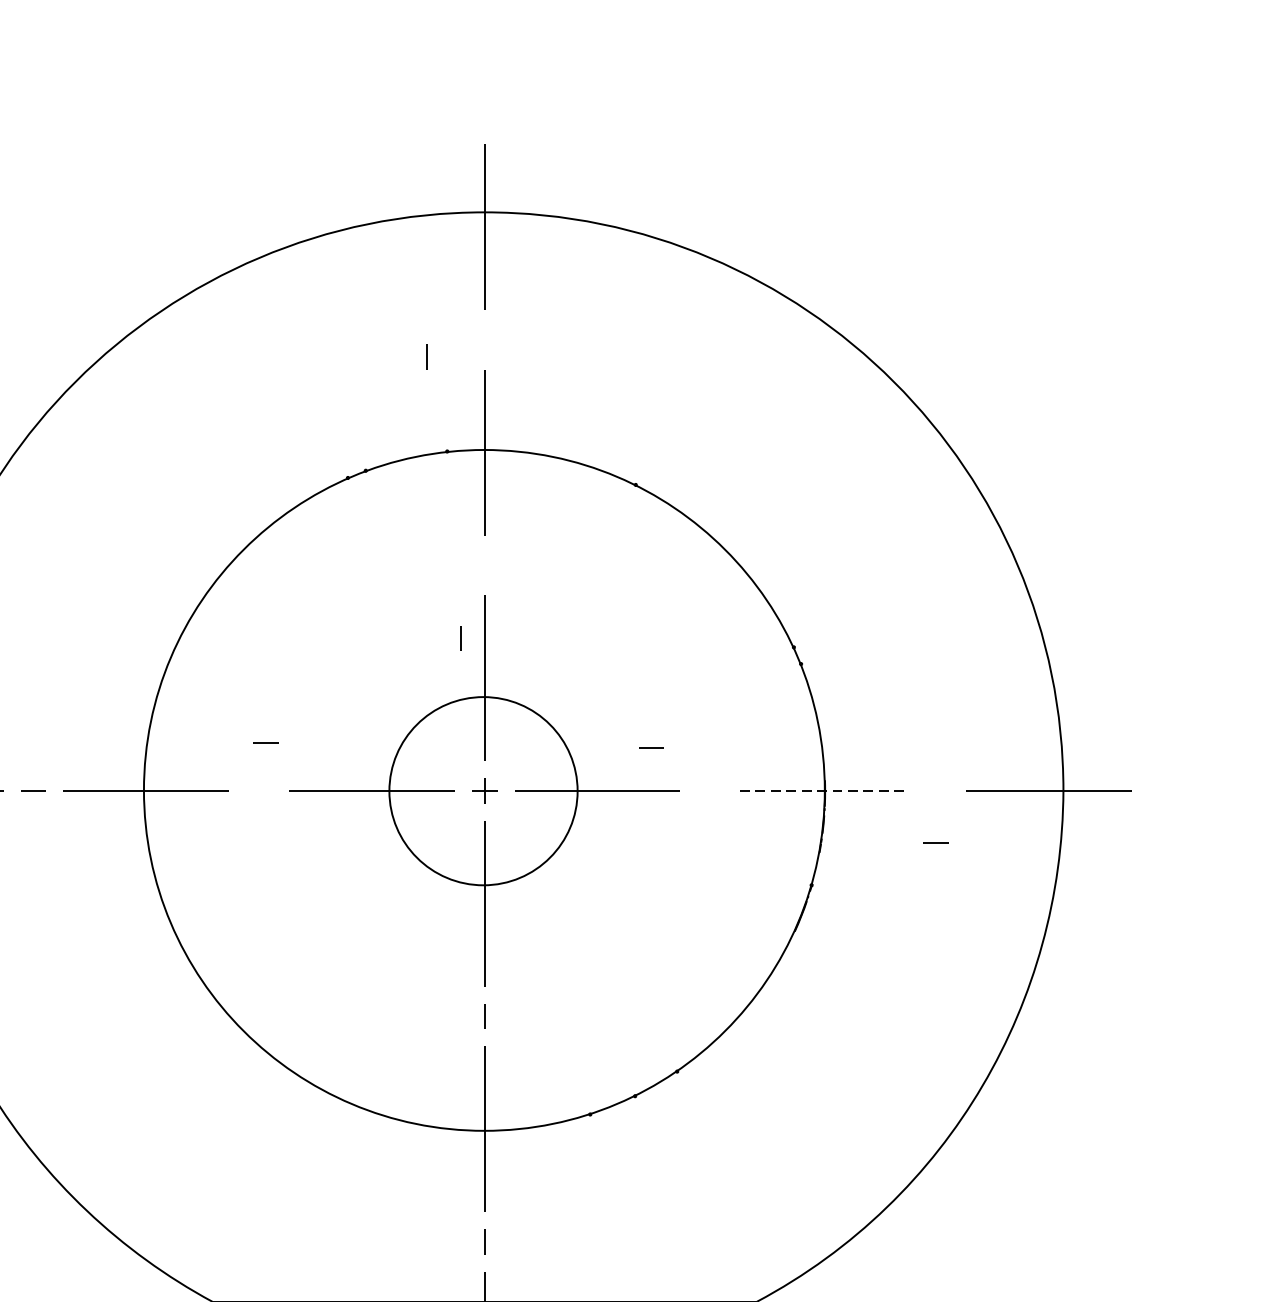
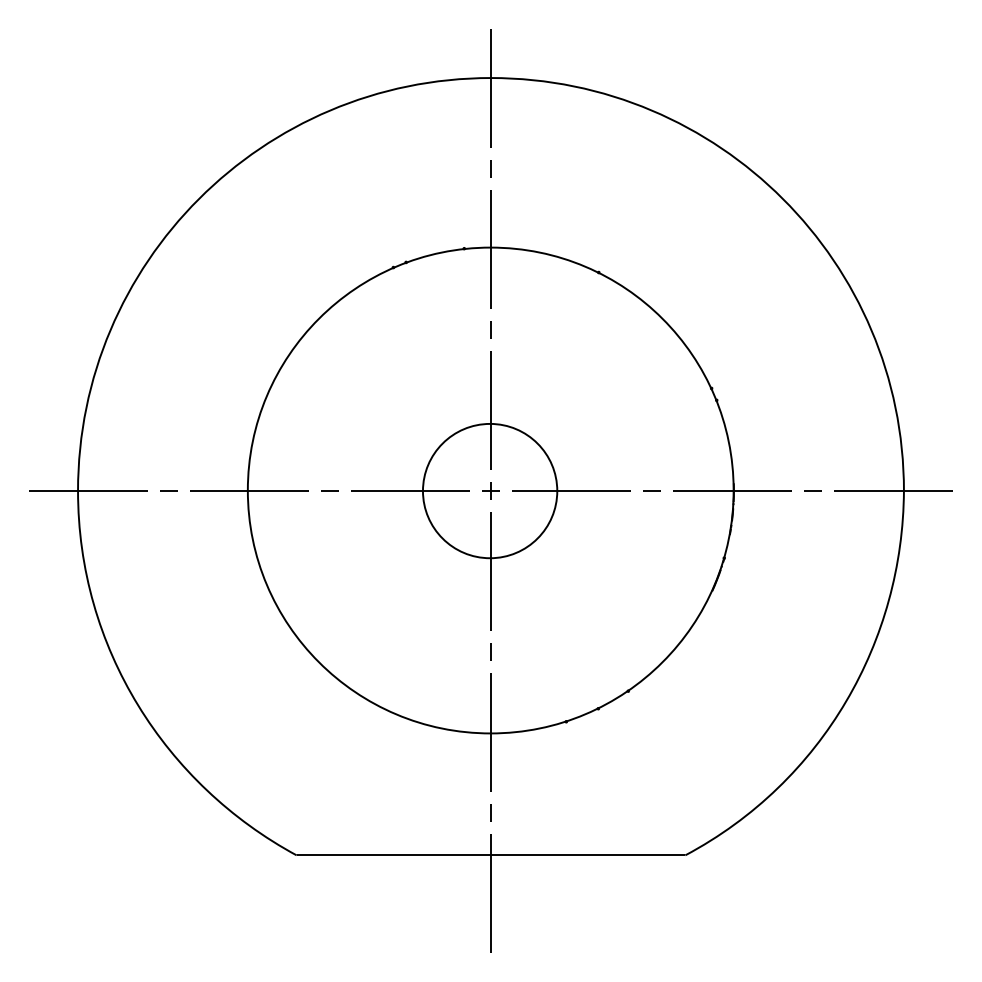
line: (426, 355) -> (490, 168), moved
line: (460, 637) -> (490, 329), moved
line: (265, 742) -> (329, 490), moved
line: (650, 746) -> (651, 490), moved
line: (823, 790) -> (732, 490), dashed -> solid
line: (935, 842) -> (812, 490), moved

